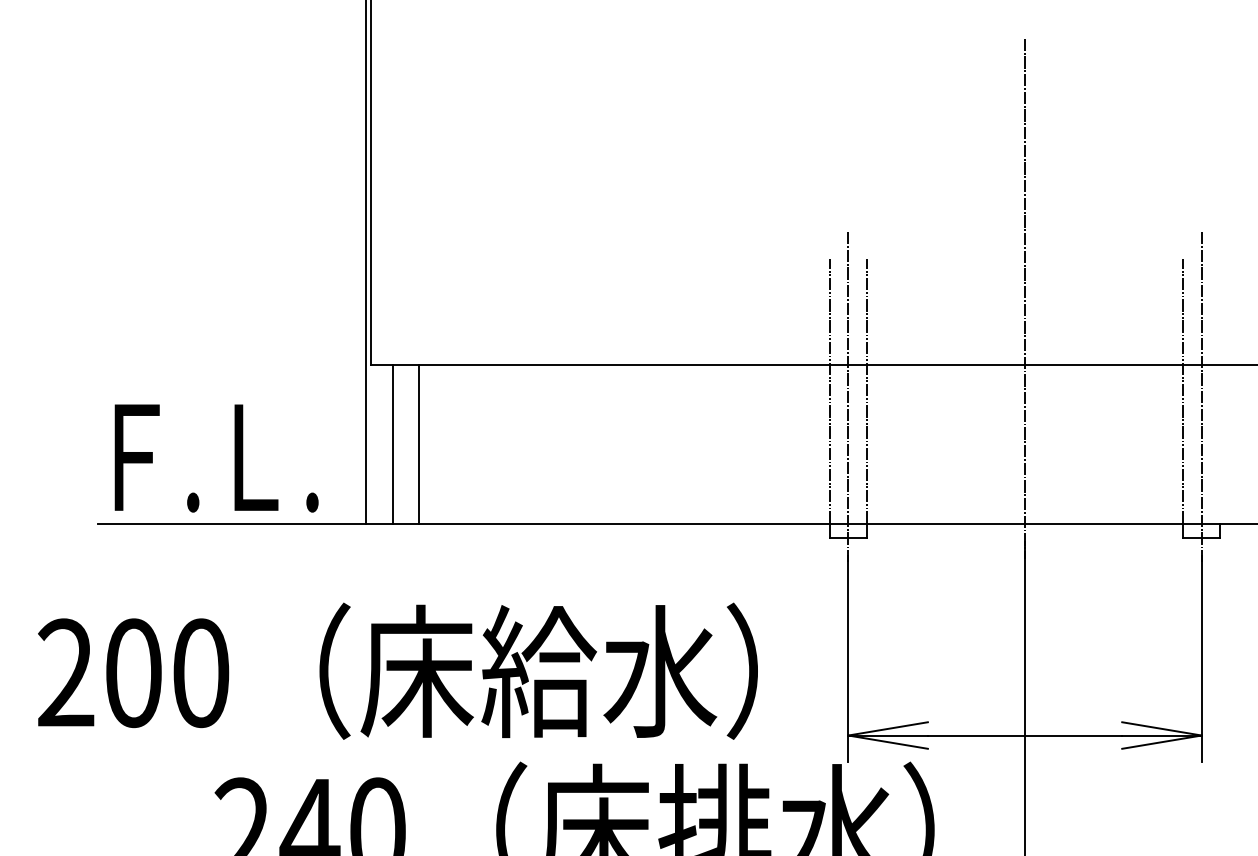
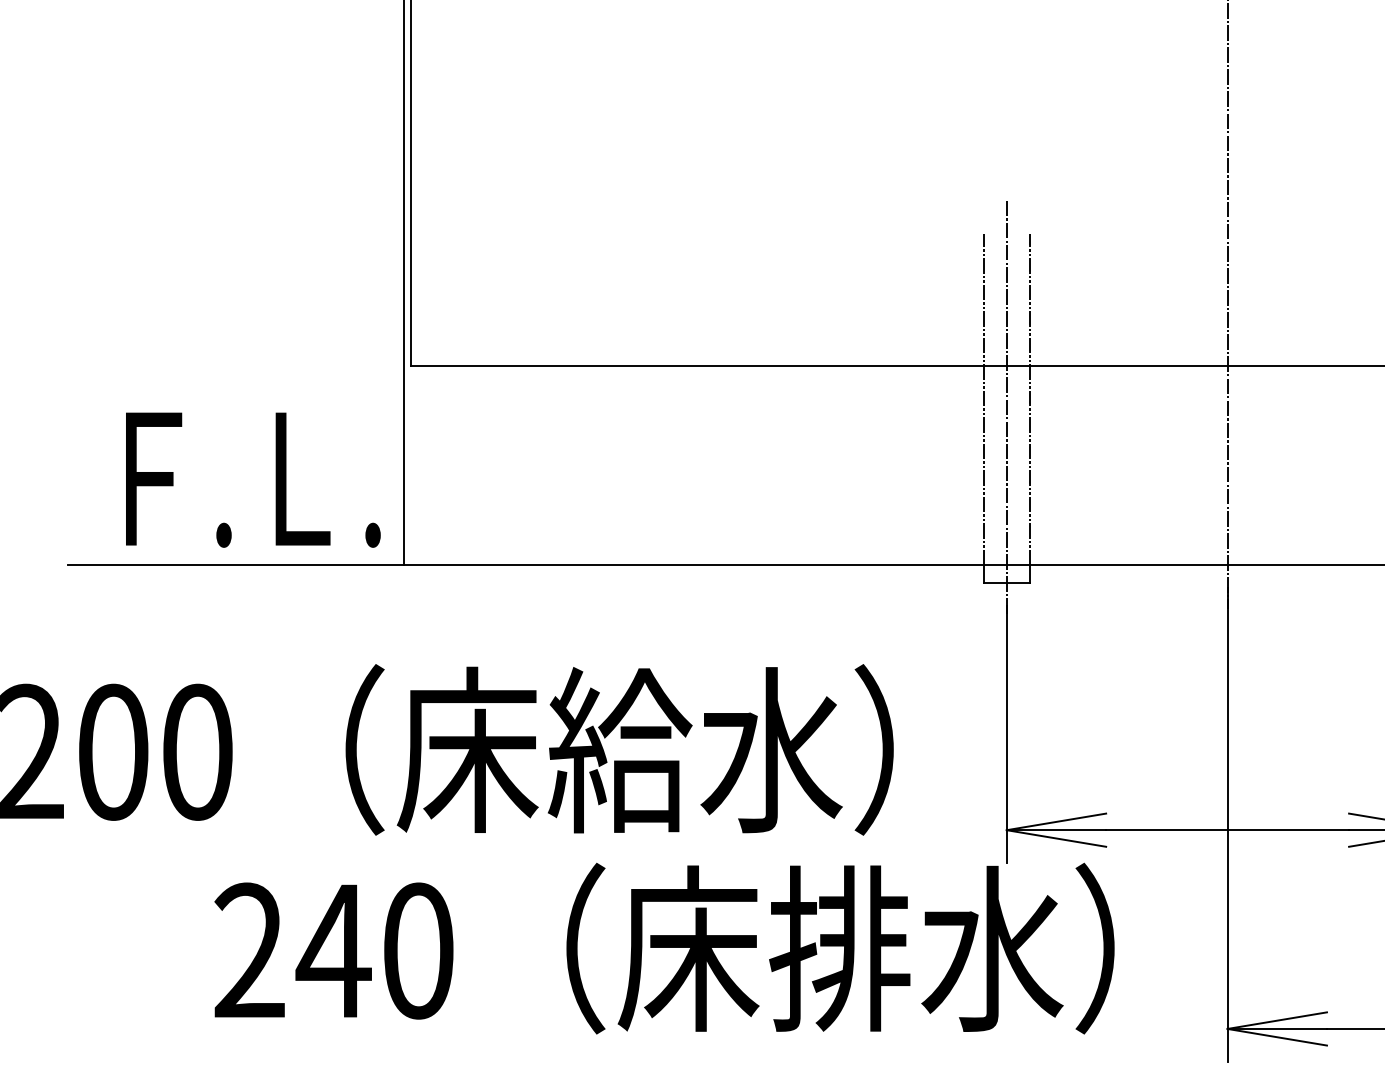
line: (392, 443) -> (436, 465), removed
line: (419, 443) -> (470, 465), removed
text: (216, 458) -> (253, 480), moved

